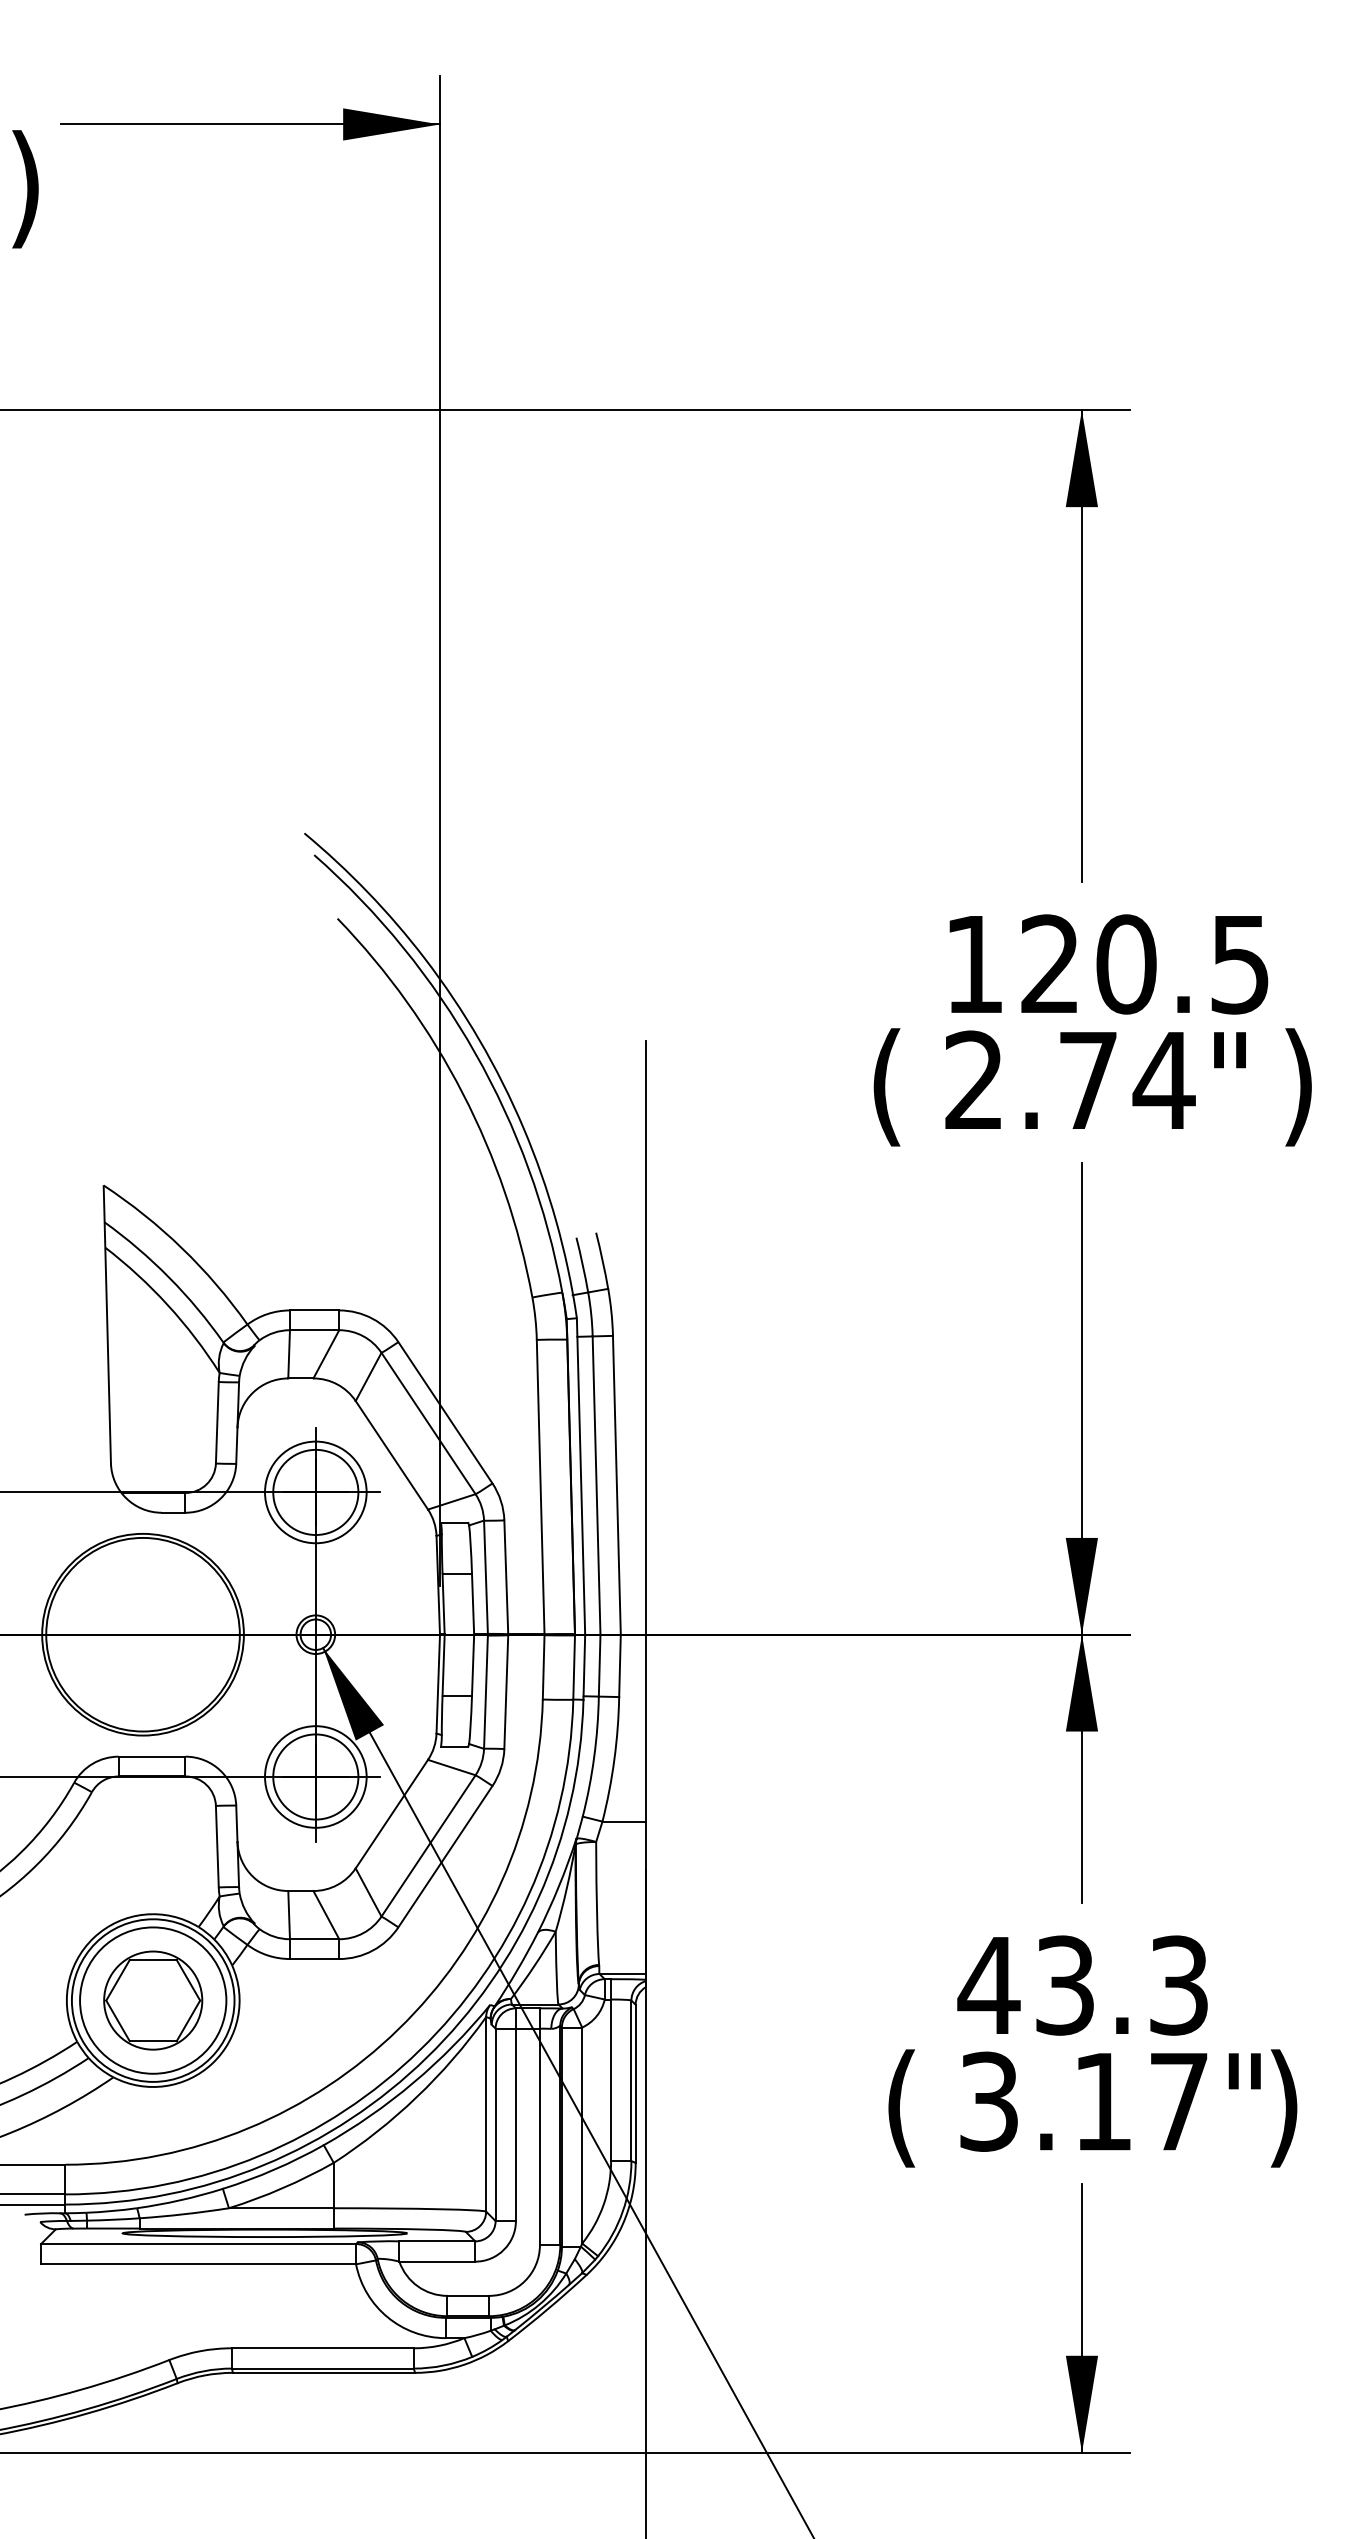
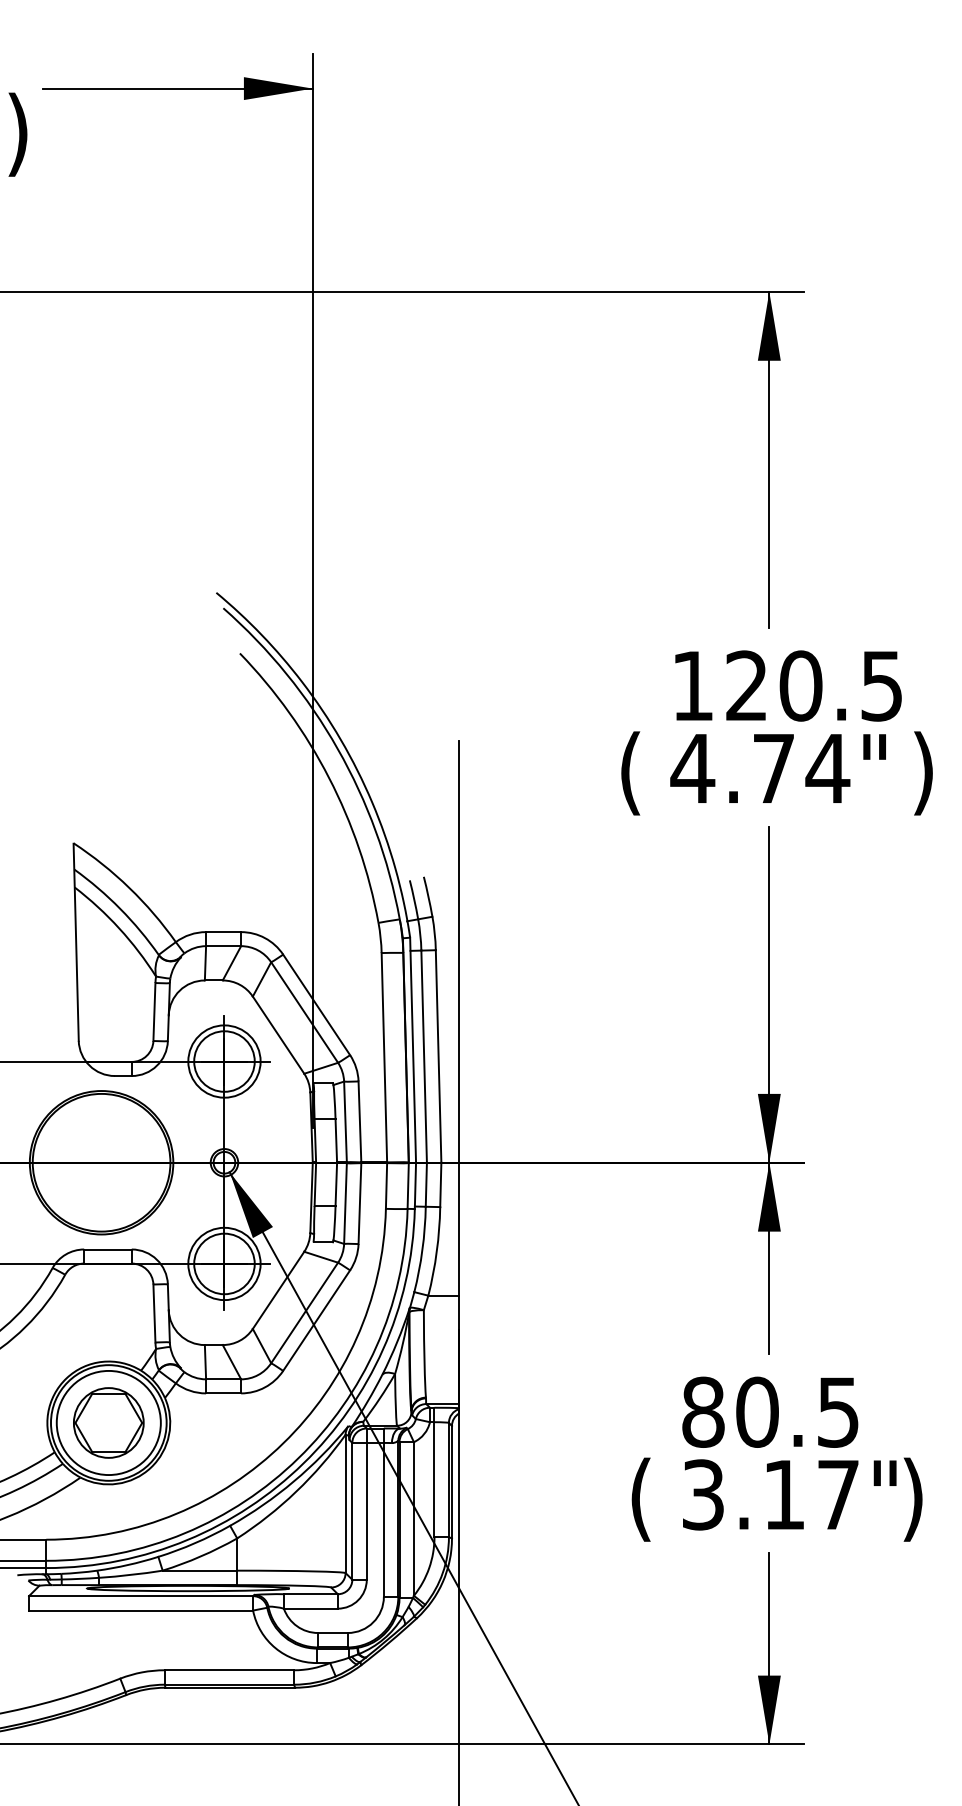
text: (973, 1078) -> (692, 767), 2.74" -> 4.74"
text: (1082, 1984) -> (769, 1411), 43.3 -> 80.5

